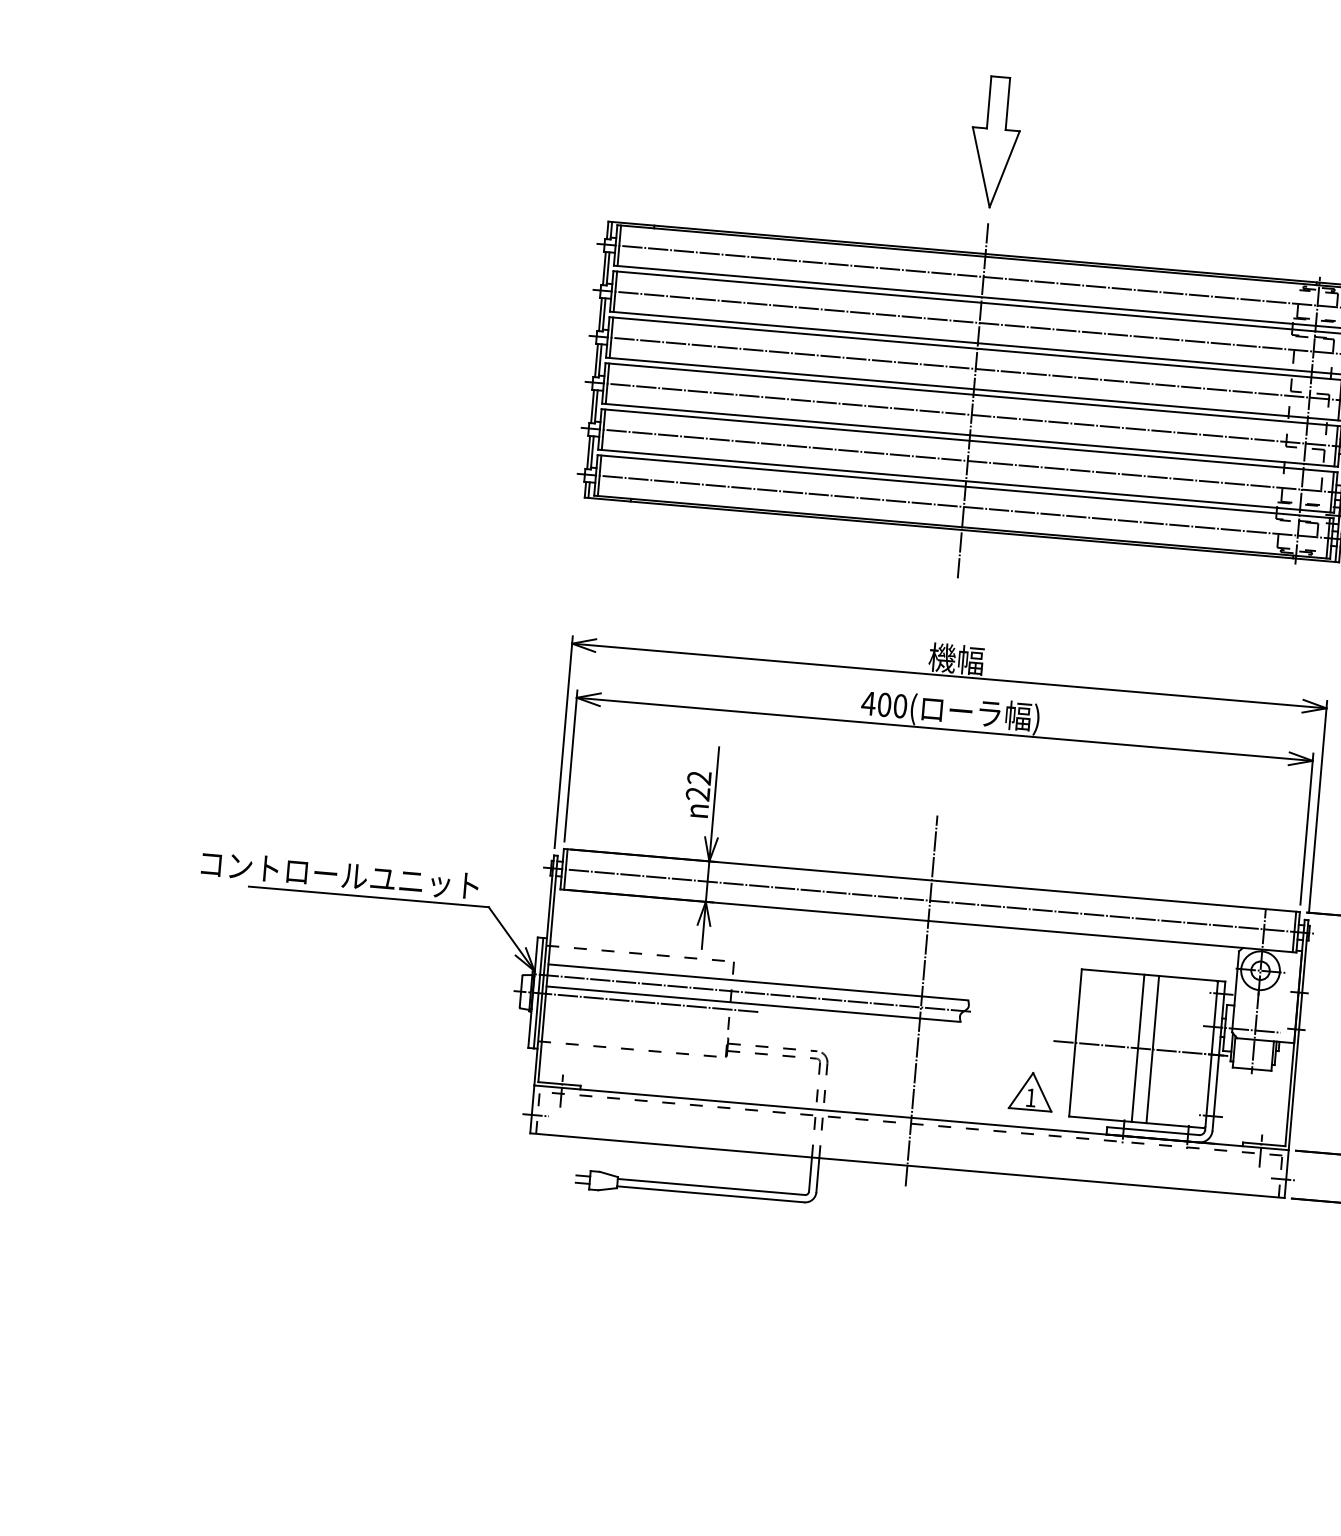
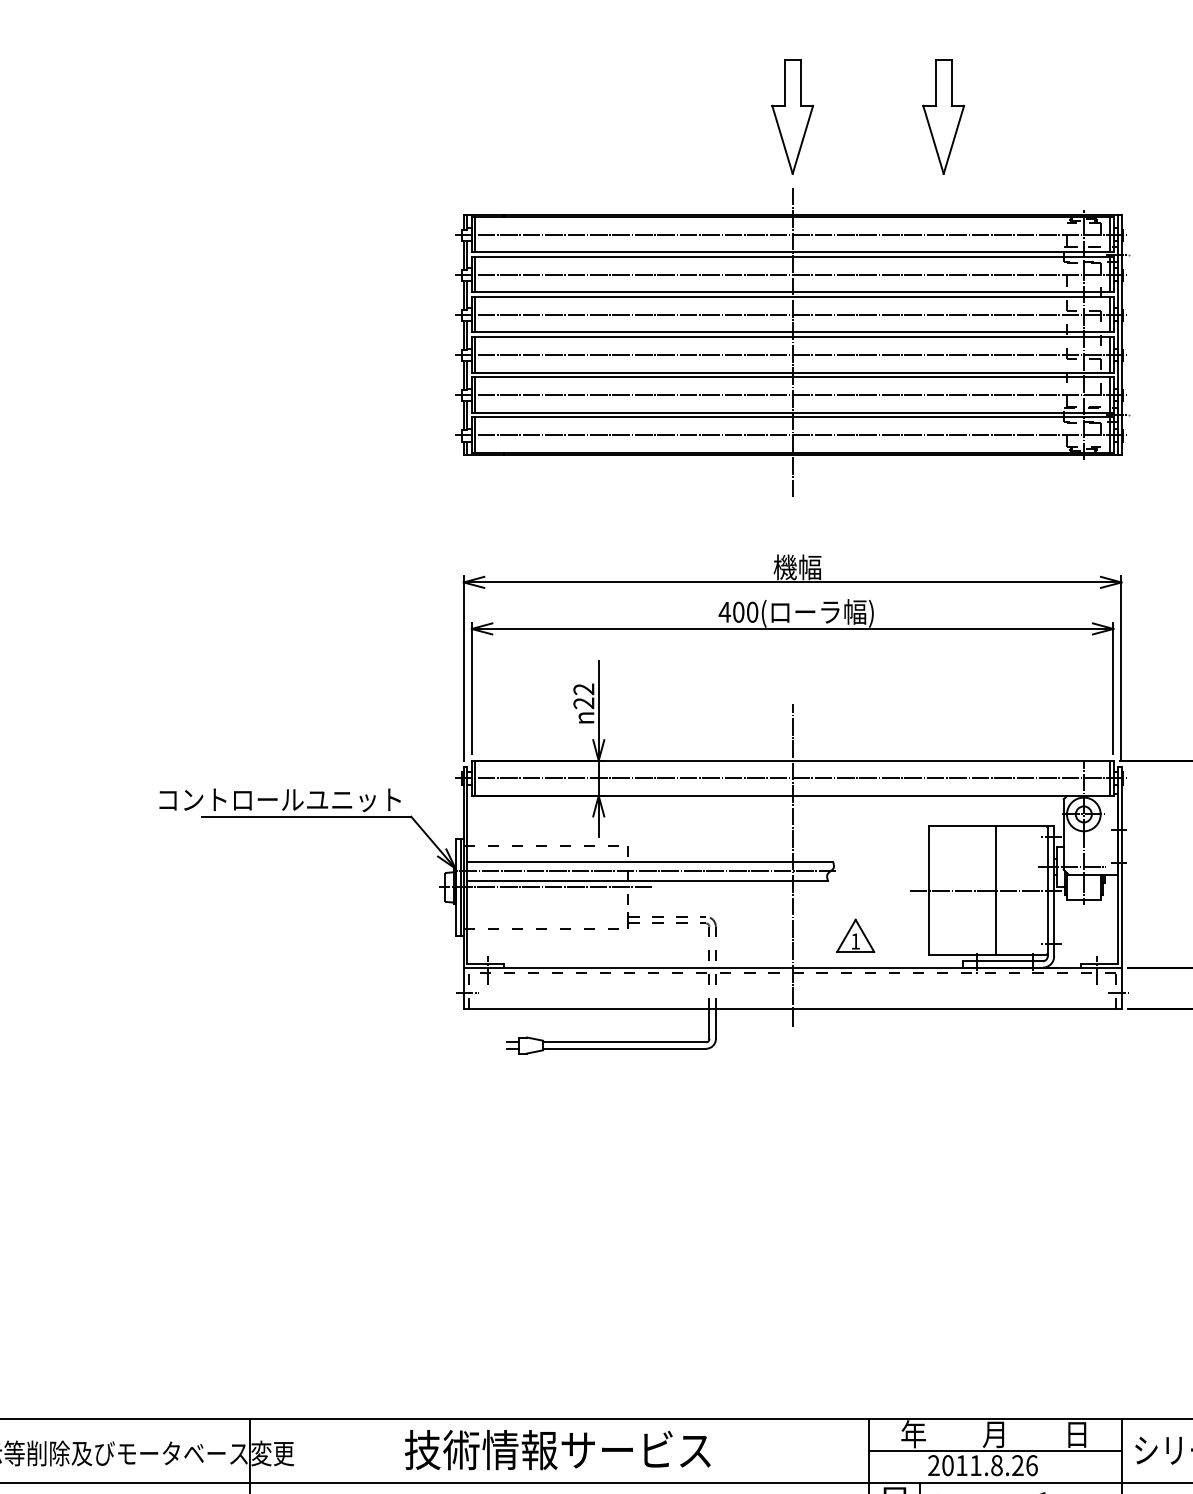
part: (1168, 156) -> (943, 116), added
line: (1137, 1048) -> (983, 890), removed
part: (1031, 1090) -> (855, 935), moved

